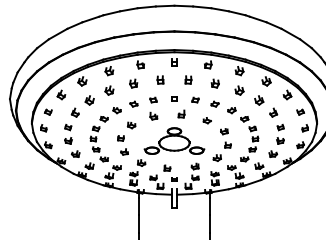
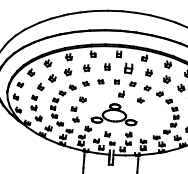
part: (188, 79) -> (128, 68), size x1.6
part: (153, 115) -> (100, 93), removed
part: (221, 144) -> (150, 119), removed

